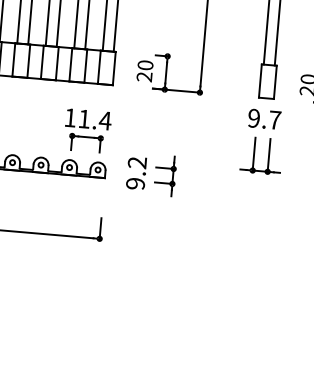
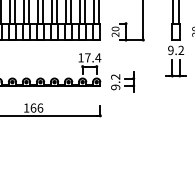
text: (83, 118) -> (87, 57), 11.4 -> 17.4
text: (275, 118) -> (181, 49), 9.7 -> 9.2

